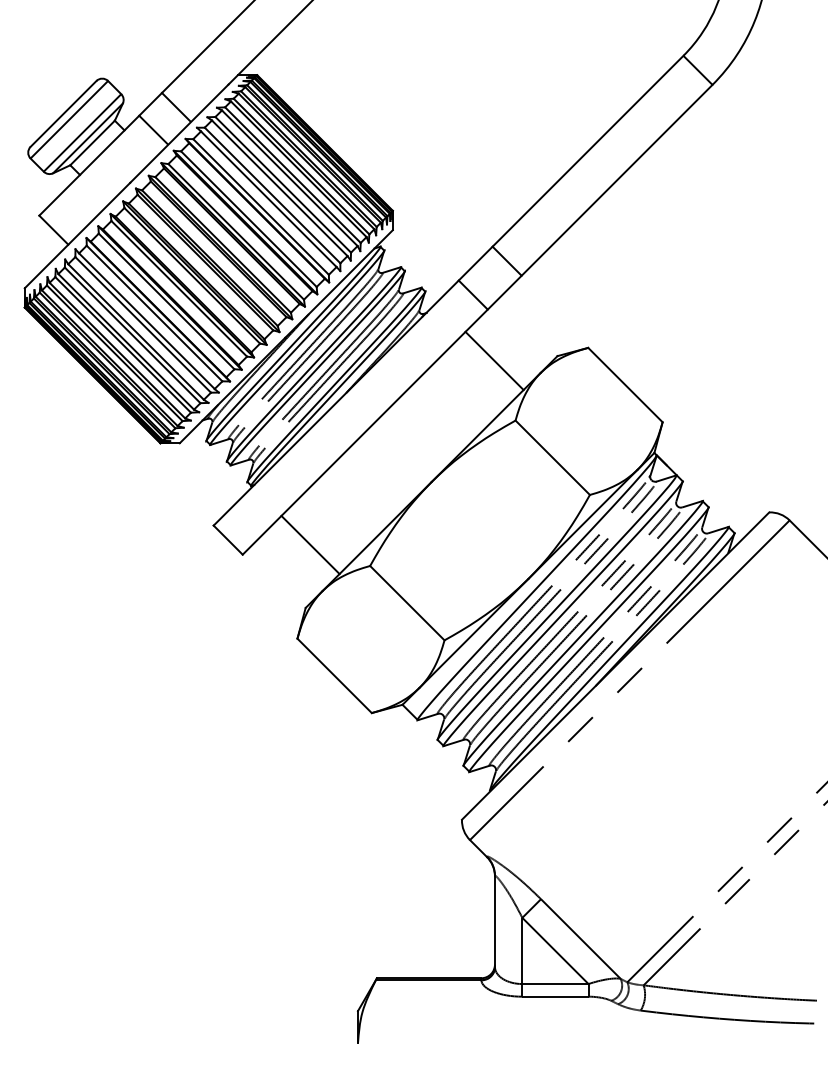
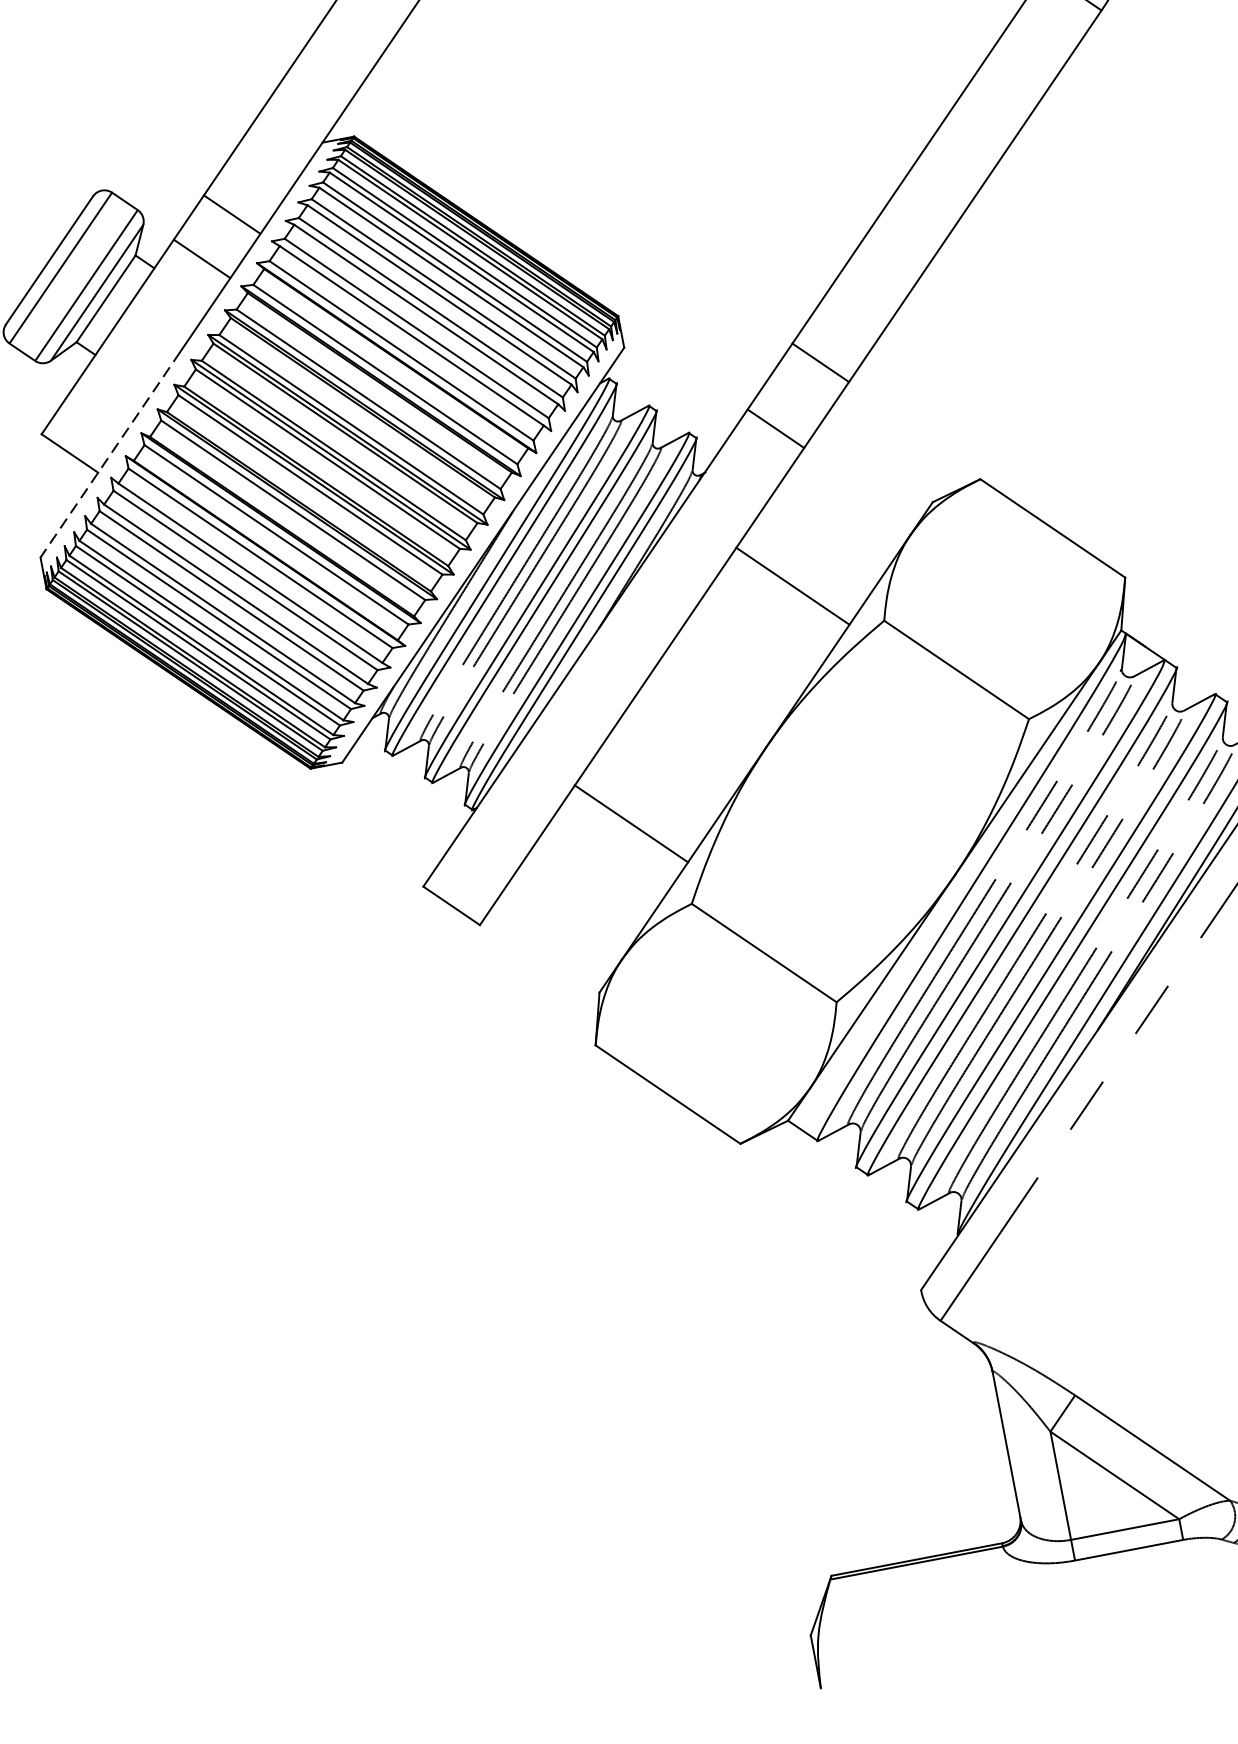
line: (77, 235) -> (110, 454), solid -> dashed
line: (494, 360) -> (792, 585), moved
line: (310, 544) -> (631, 823), moved

